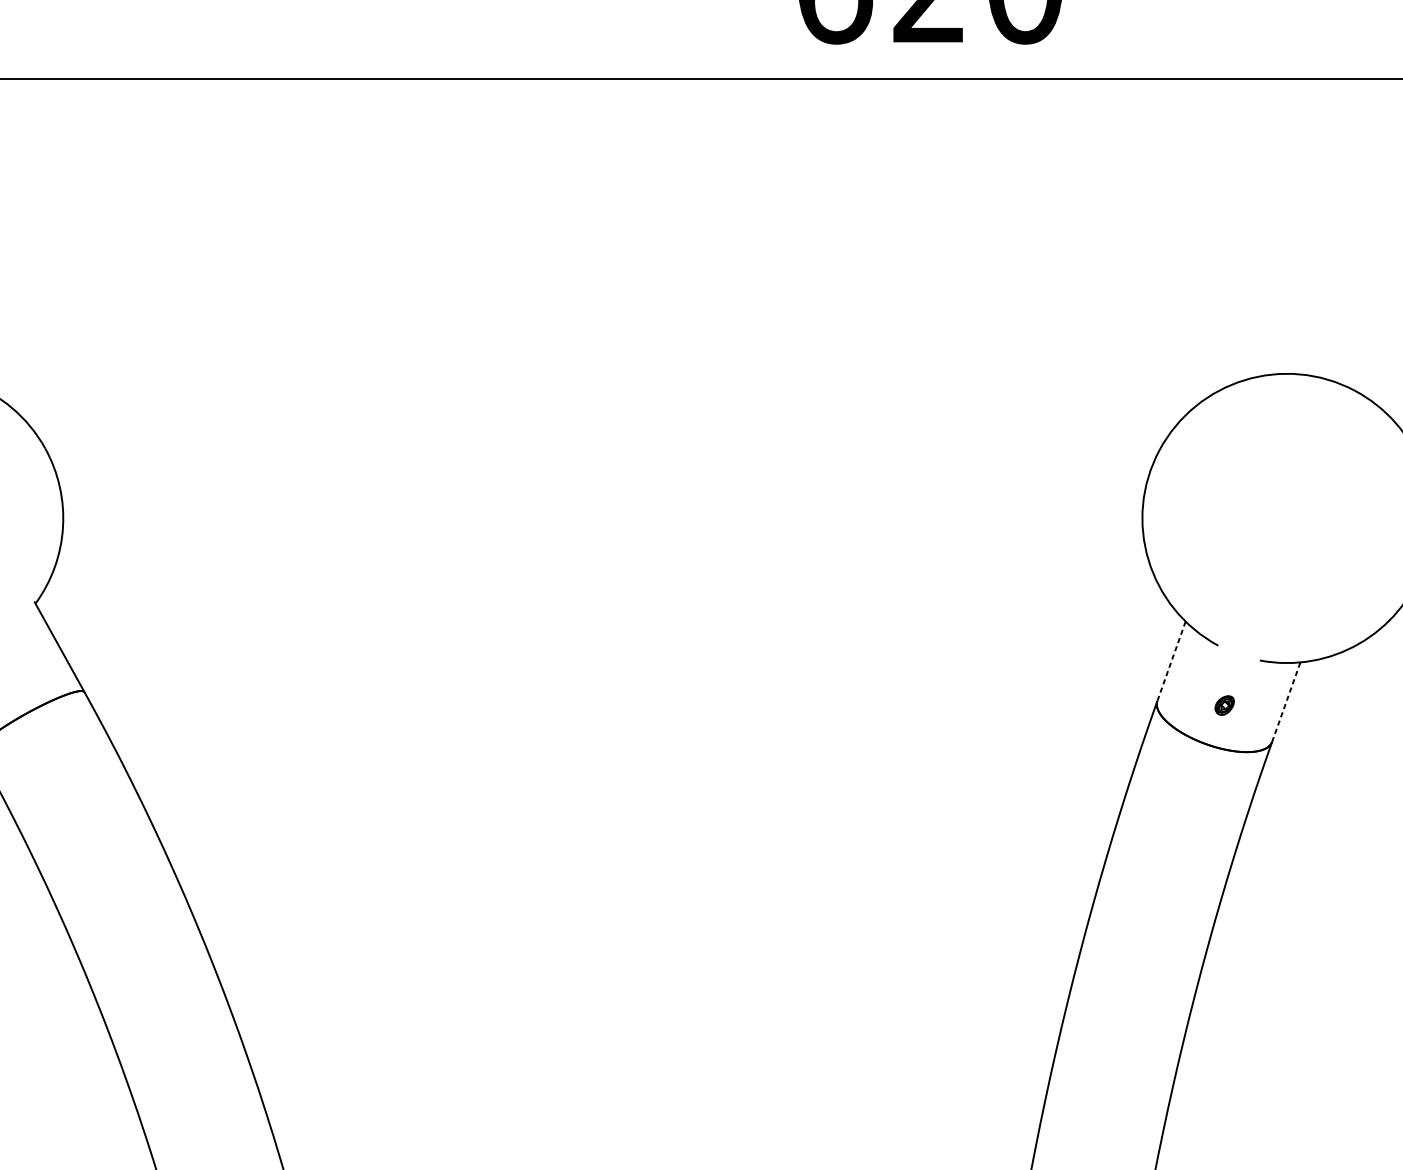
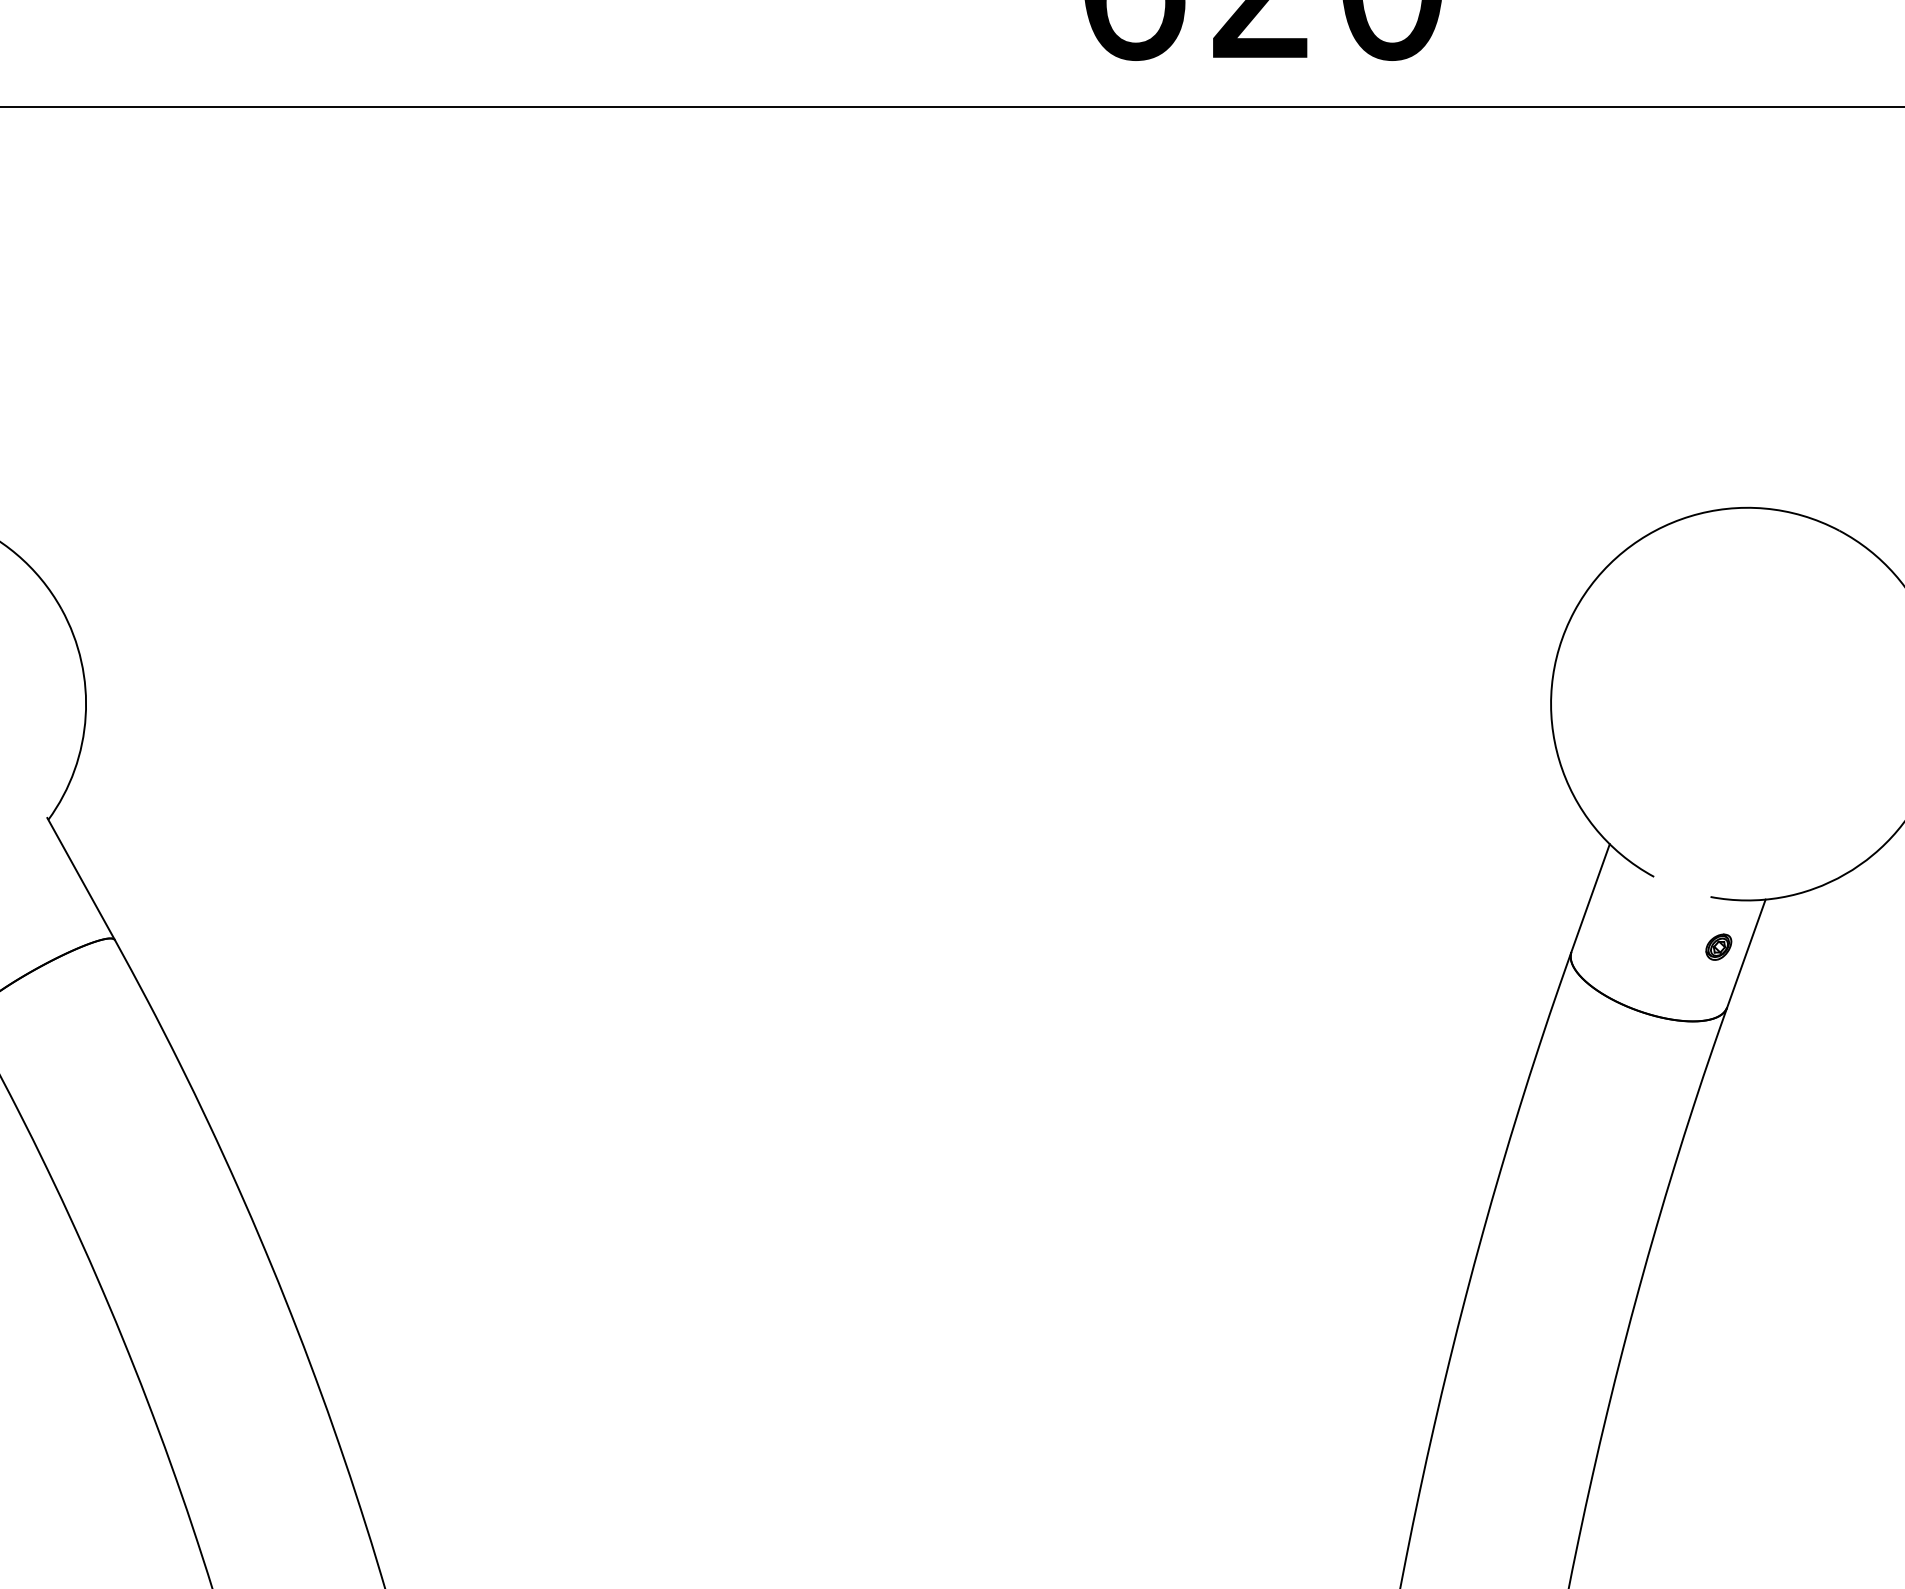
line: (1171, 661) -> (1590, 898), dashed -> solid
line: (1286, 702) -> (1746, 953), dashed -> solid
part: (1224, 705) -> (1718, 946), moved

